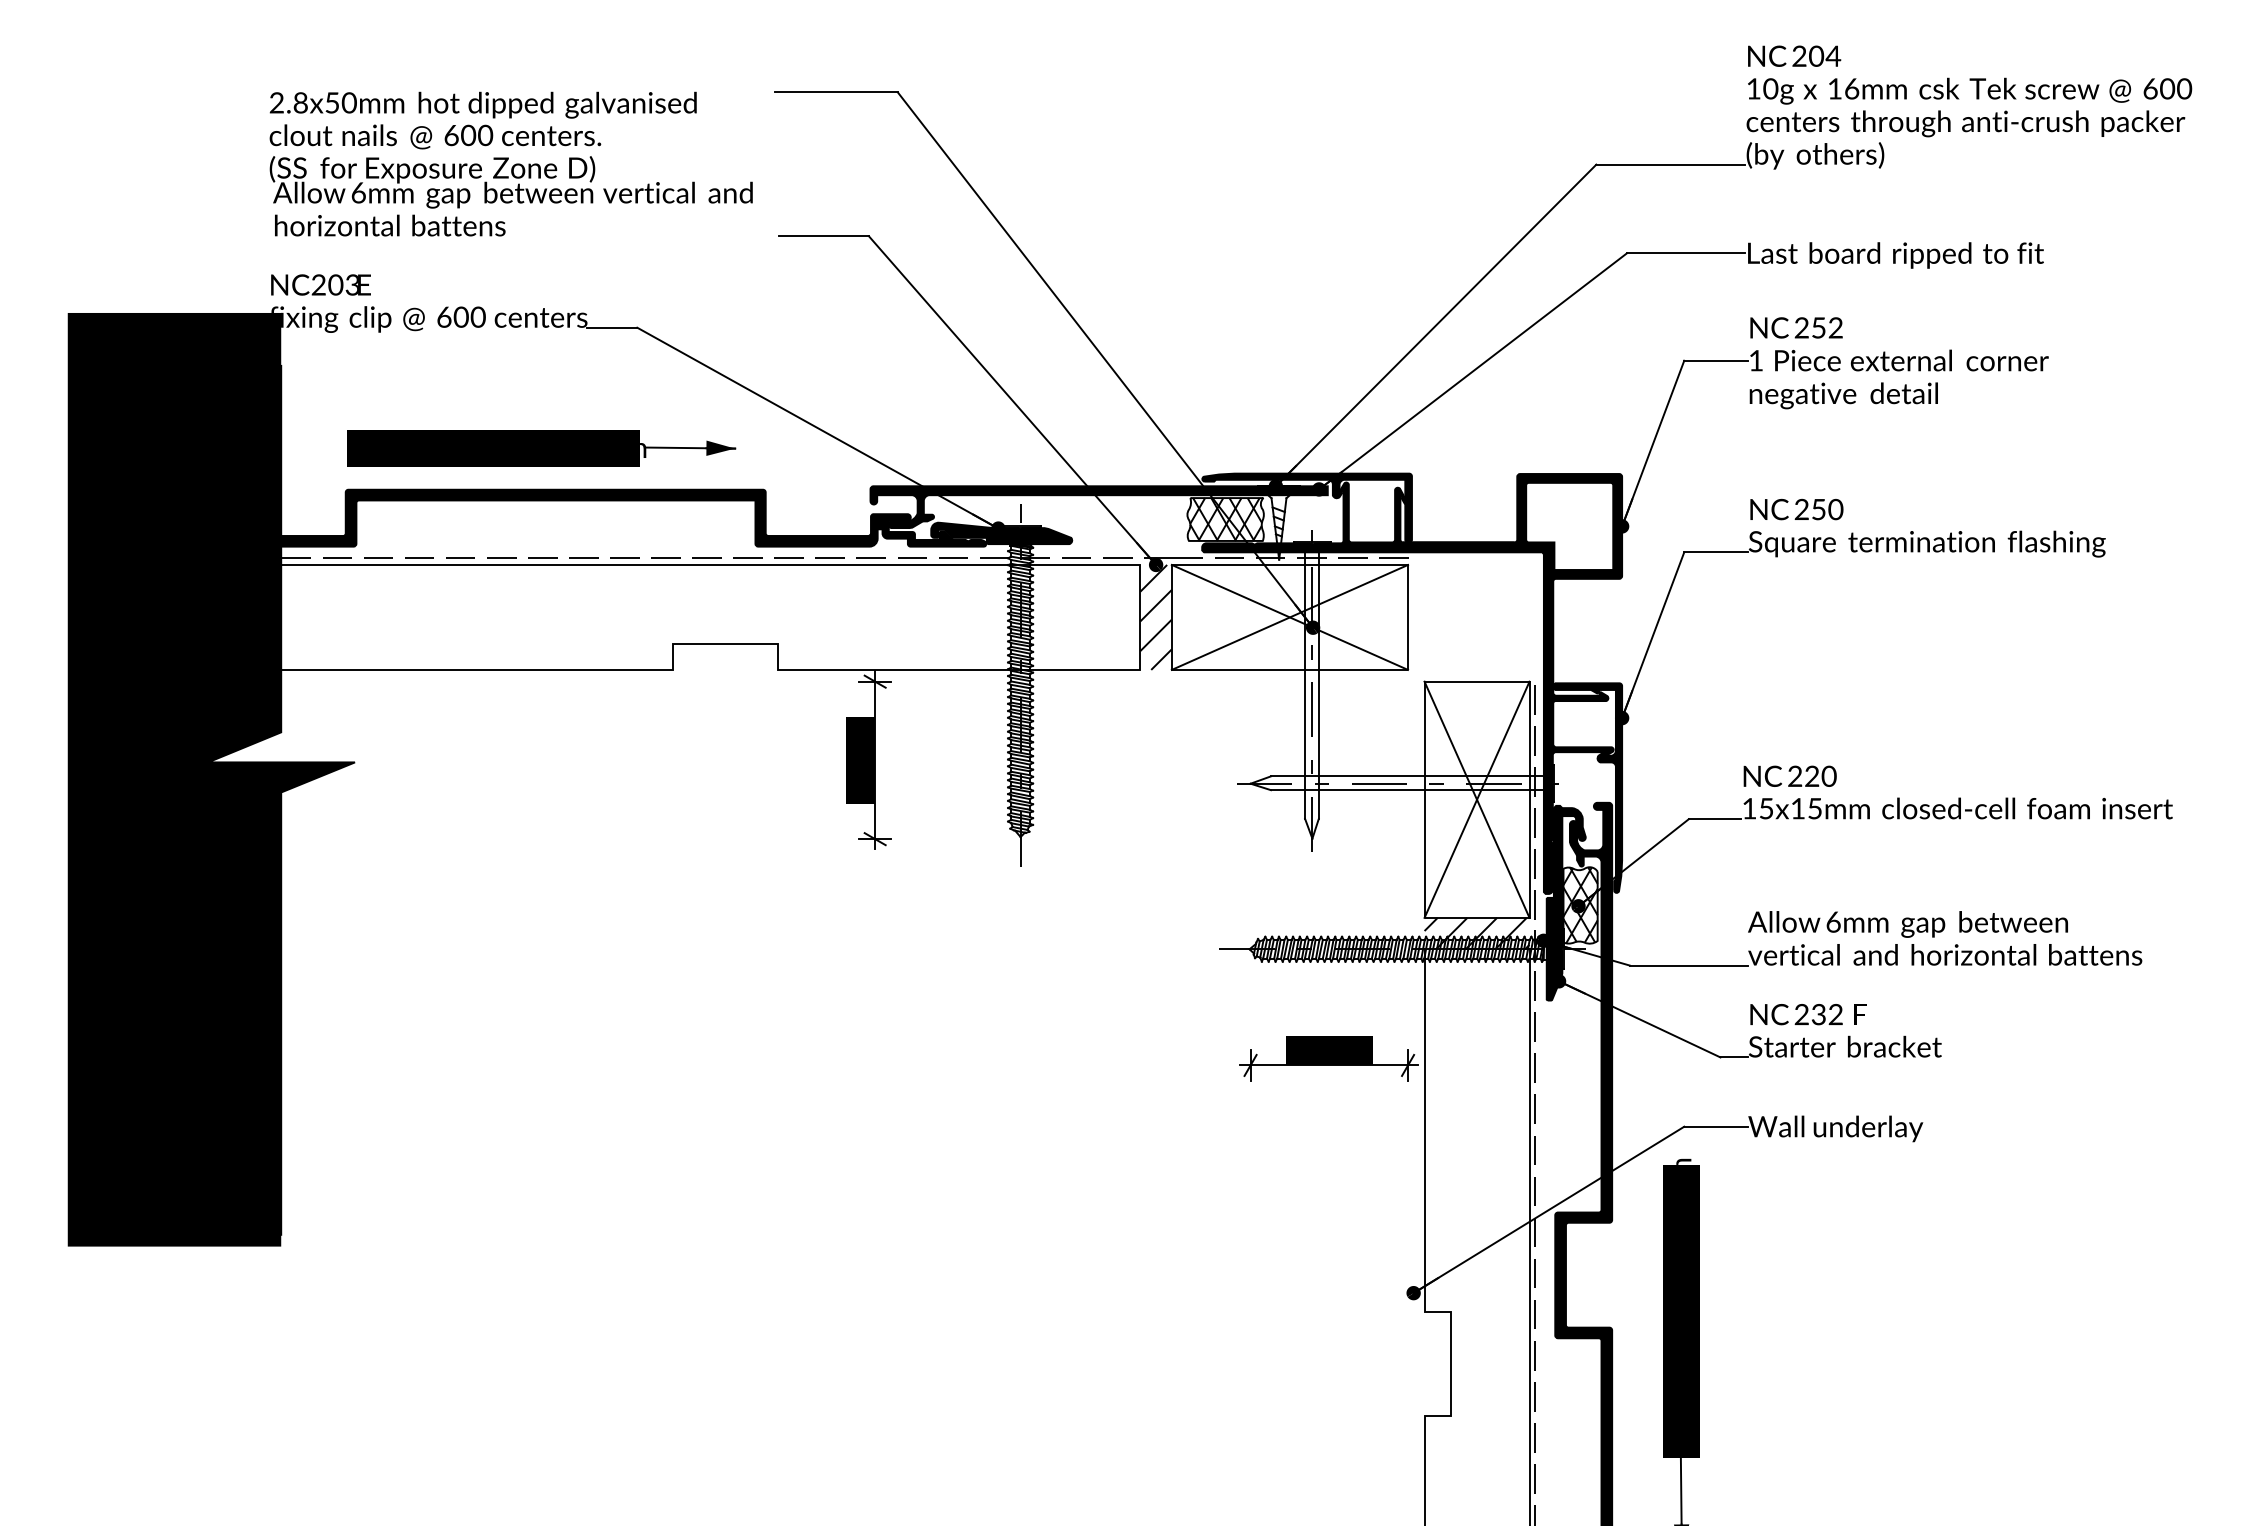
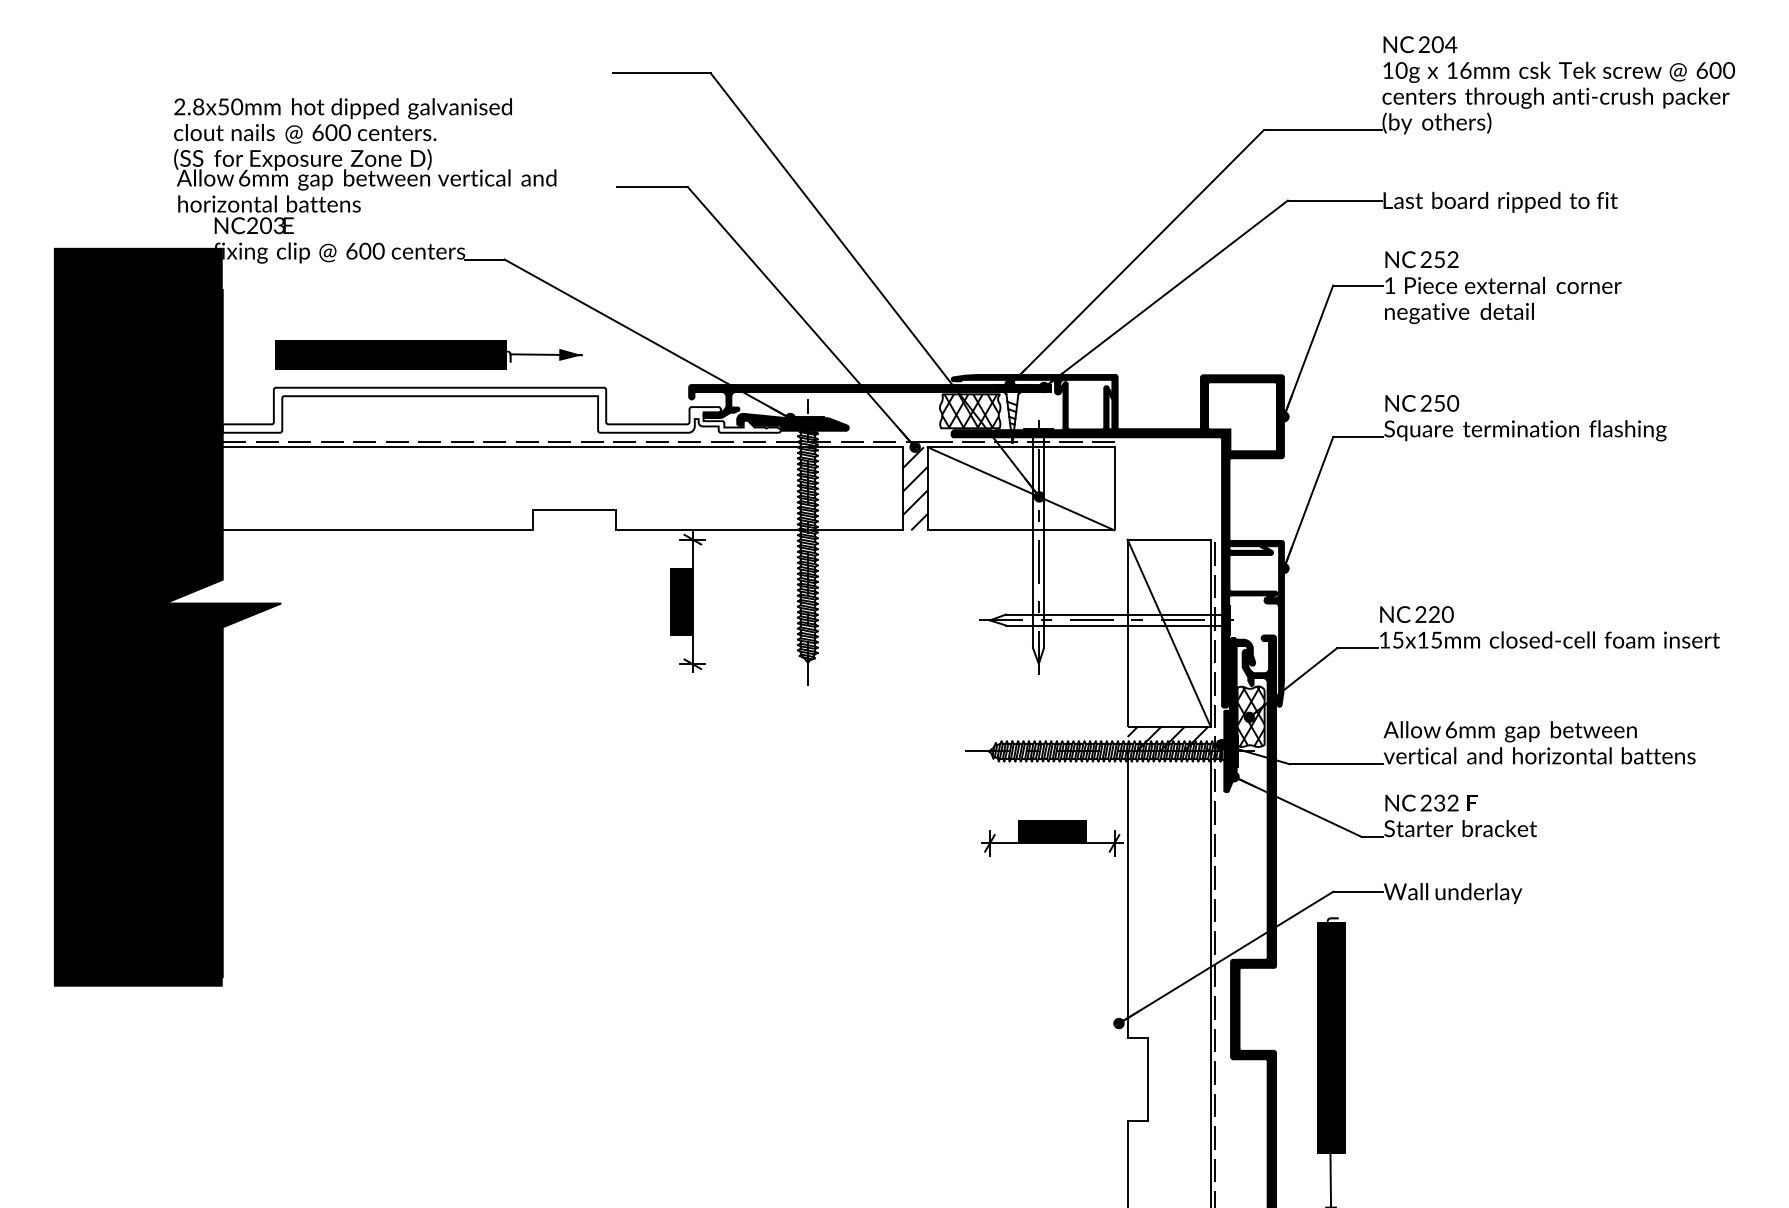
text: (510, 163) -> (364, 154), moved
fill: (633, 517) -> (501, 409), removed
line: (1289, 616) -> (1020, 488), removed
line: (1476, 799) -> (1168, 632), removed

